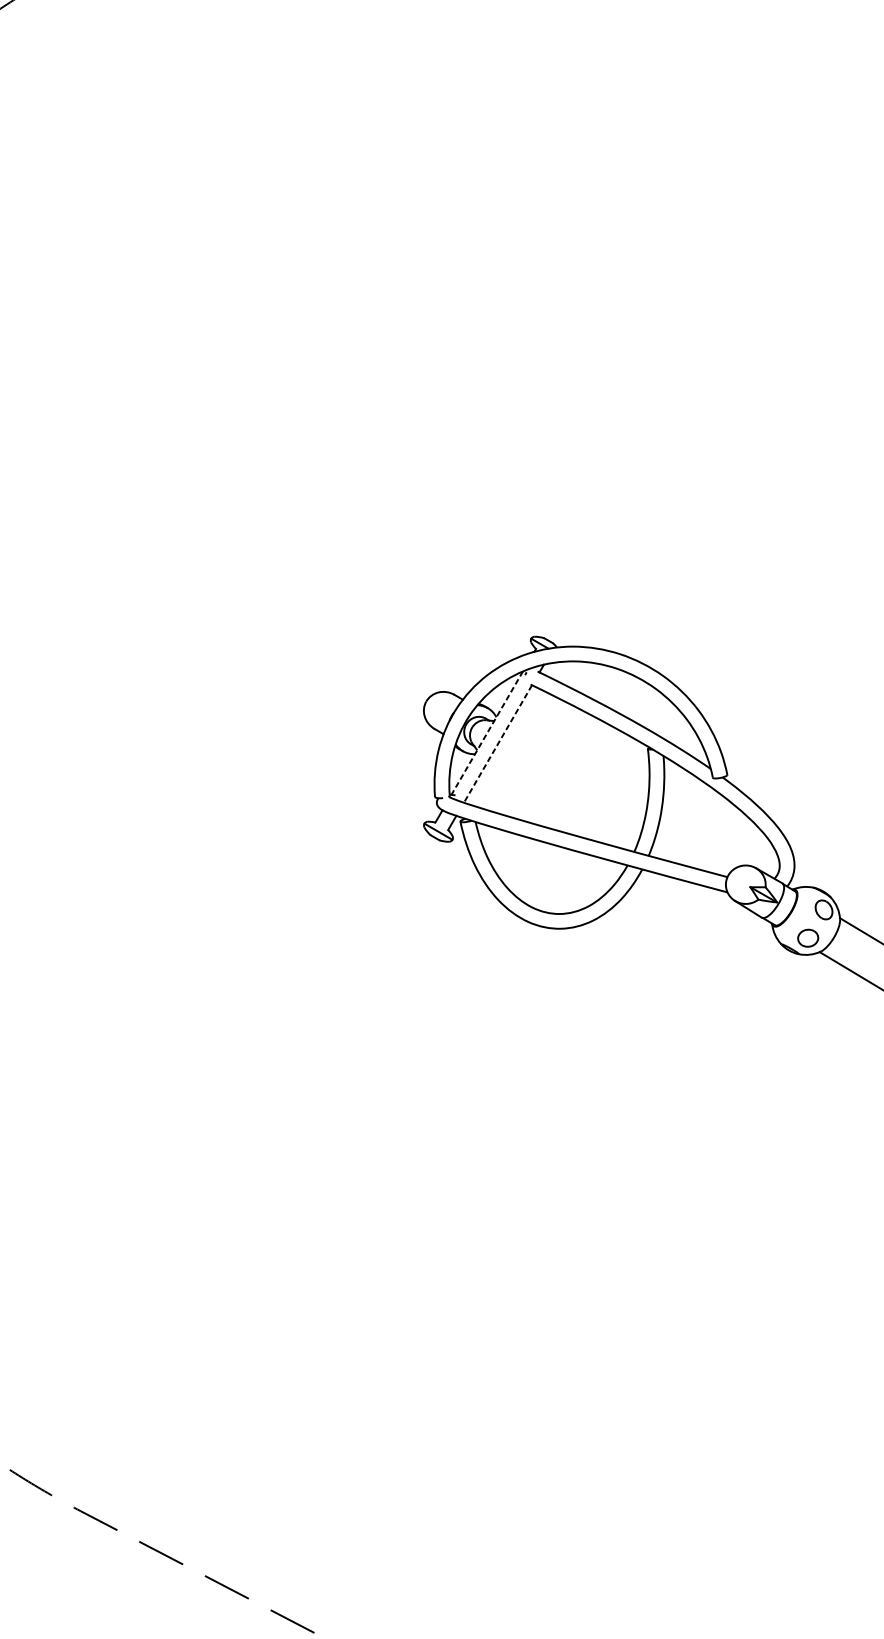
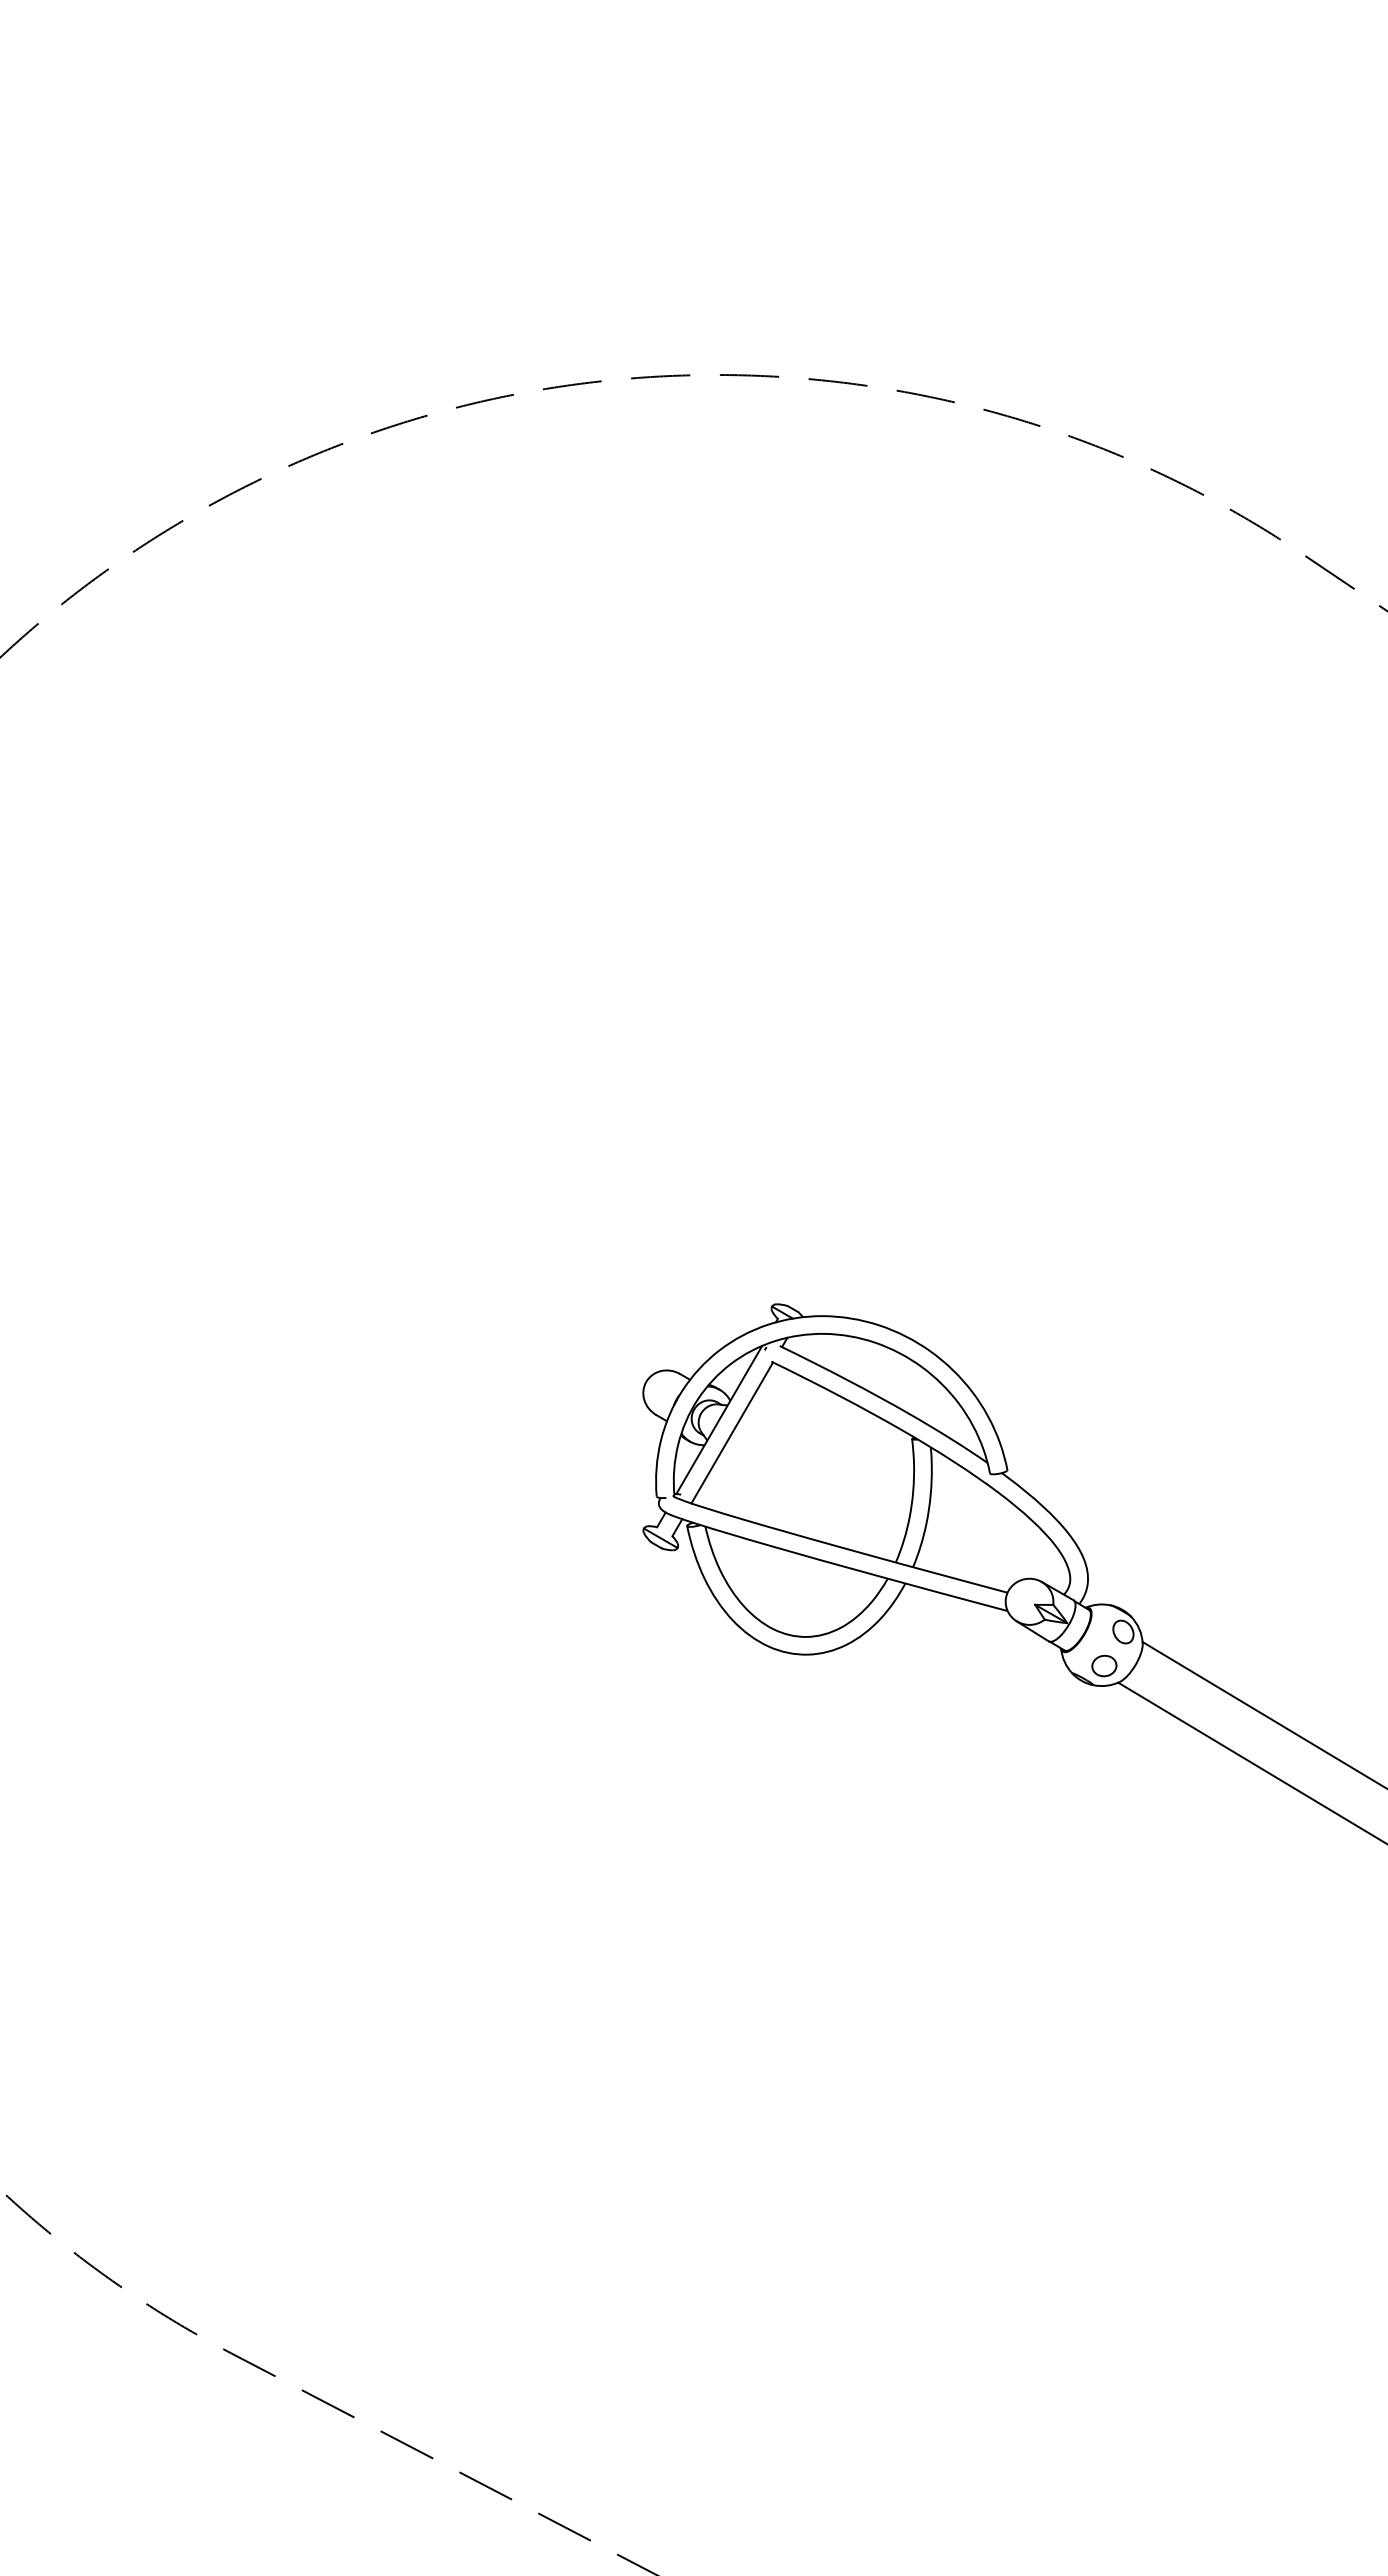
line: (487, 732) -> (719, 1419), dashed -> solid
line: (498, 744) -> (732, 1433), dashed -> solid

